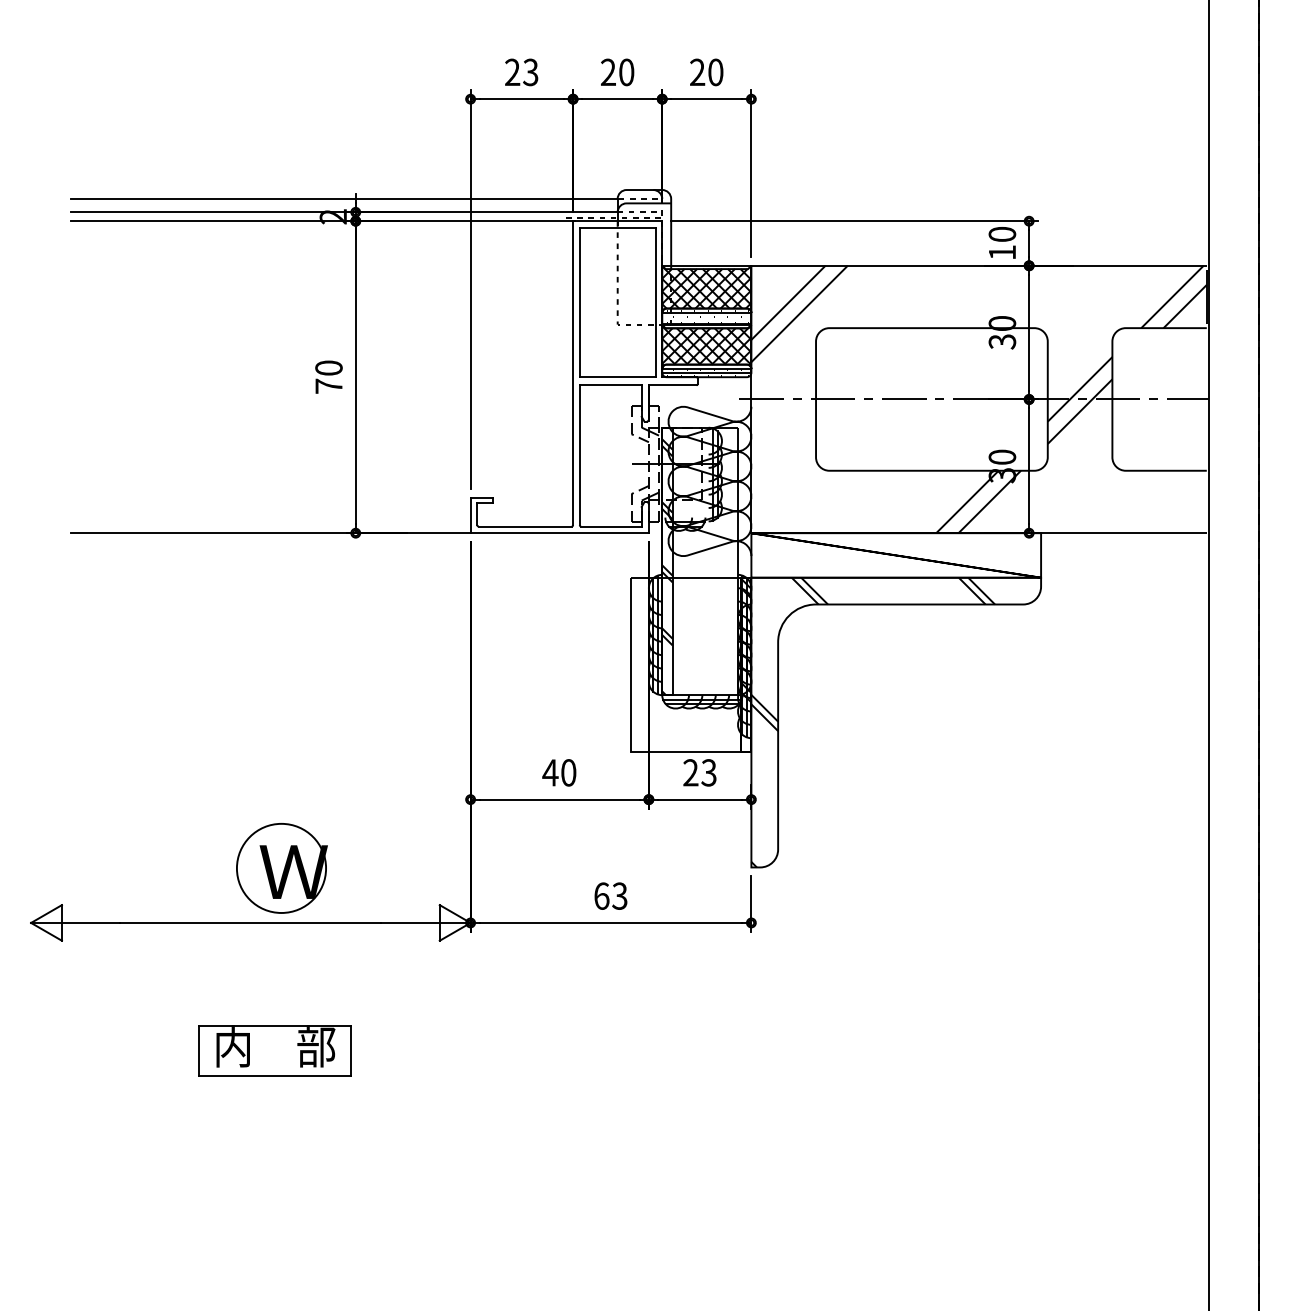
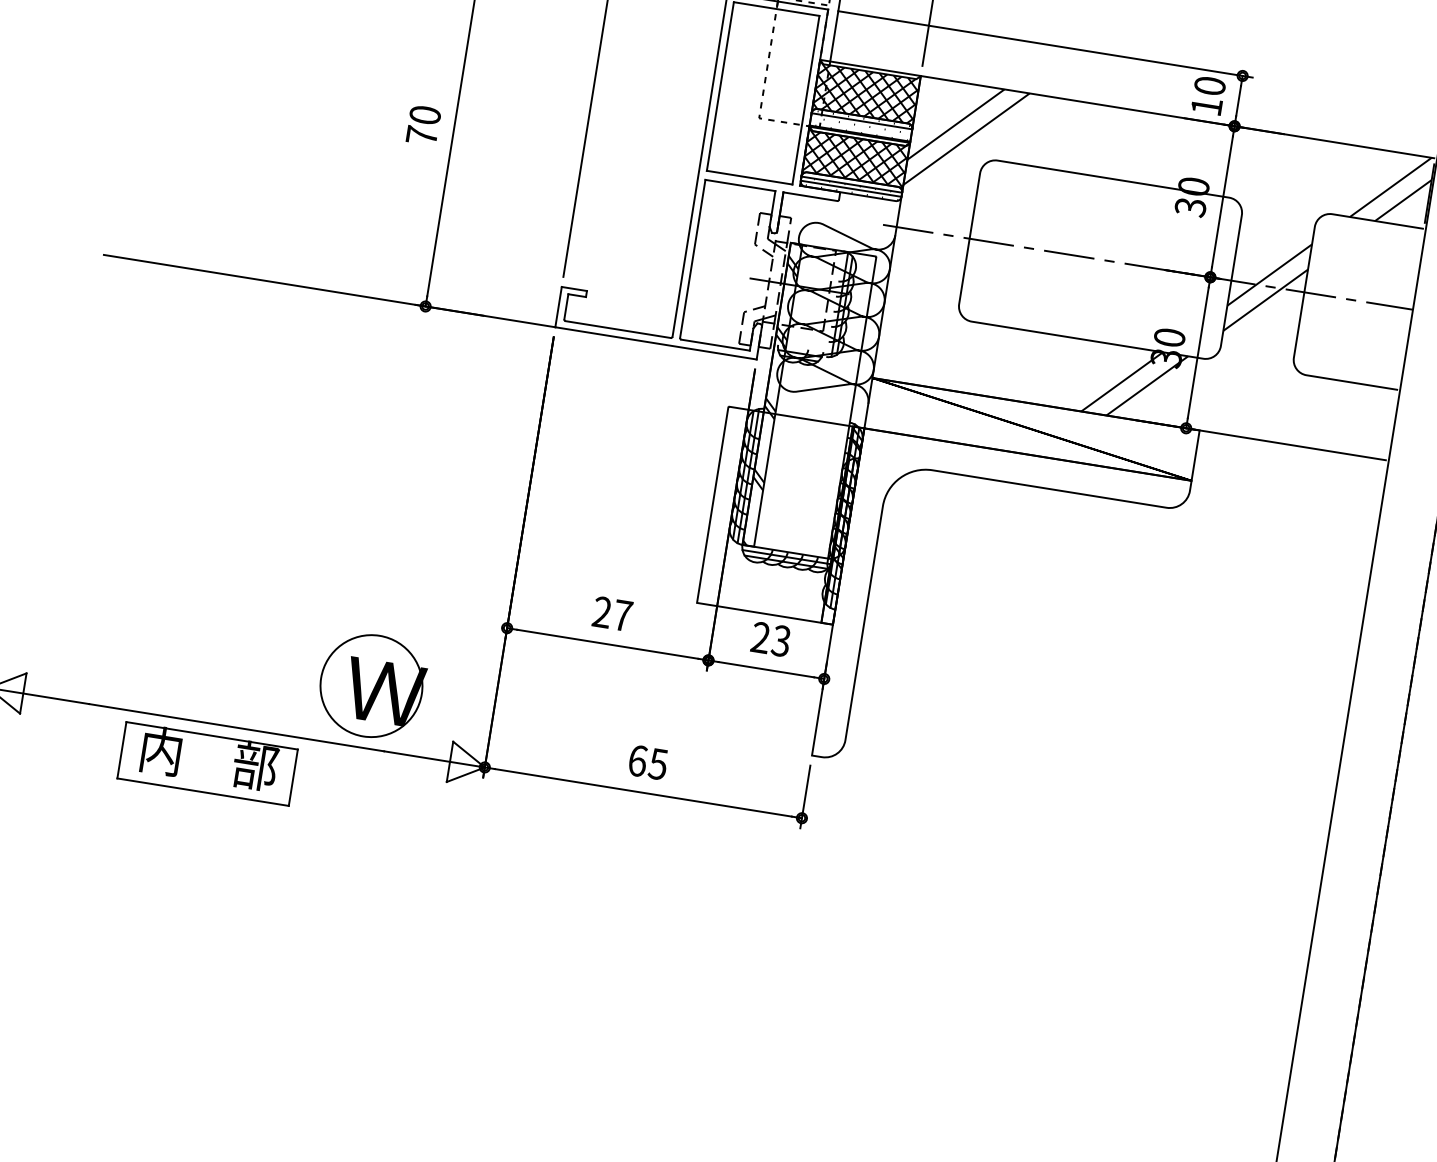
hatch: (873, 722) -> (976, 613), removed
text: (559, 772) -> (612, 613), 40 -> 27
part: (281, 868) -> (371, 686), moved
text: (620, 895) -> (659, 763), 63 -> 65
part: (274, 1050) -> (207, 763), moved

